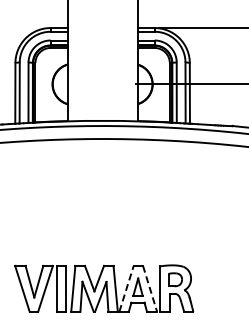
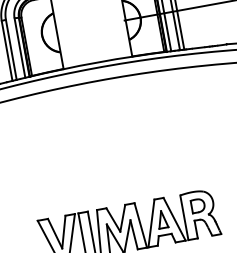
line: (126, 288) -> (151, 223), dashed -> solid
line: (150, 289) -> (175, 219), dashed -> solid

